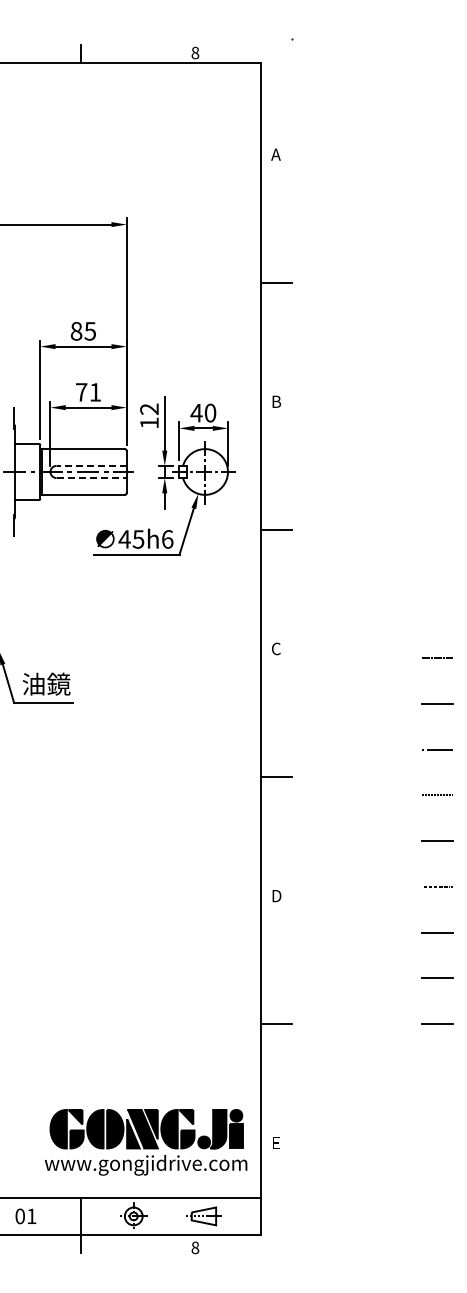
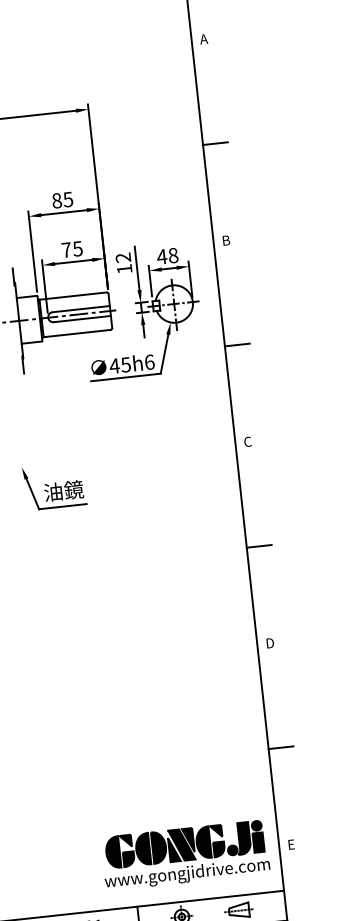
text: (95, 392) -> (77, 248), 71 -> 75
text: (210, 413) -> (173, 255), 40 -> 48
line: (91, 465) -> (81, 308), dashed -> solid
line: (92, 478) -> (83, 319), dashed -> solid

